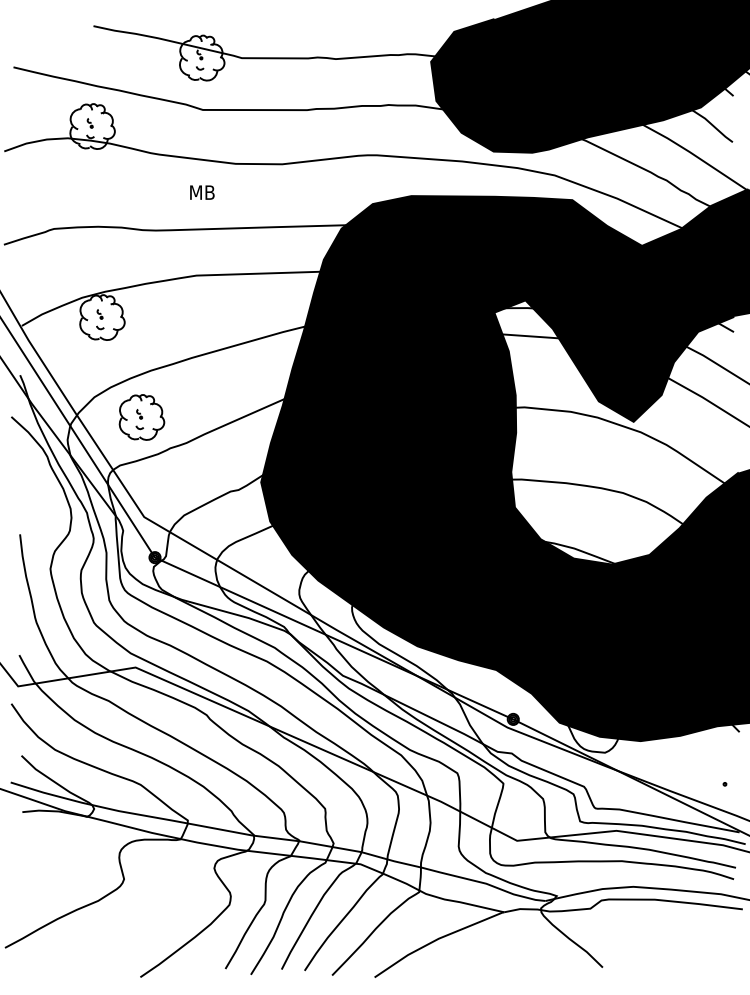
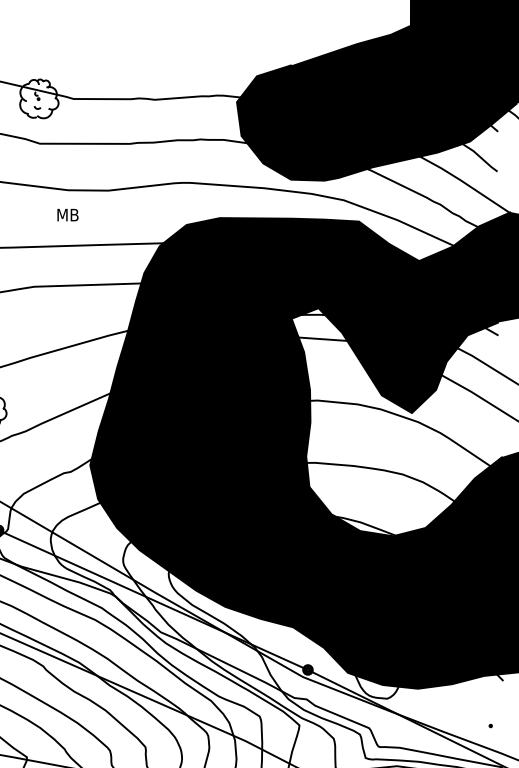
text: (202, 192) -> (68, 214), moved

